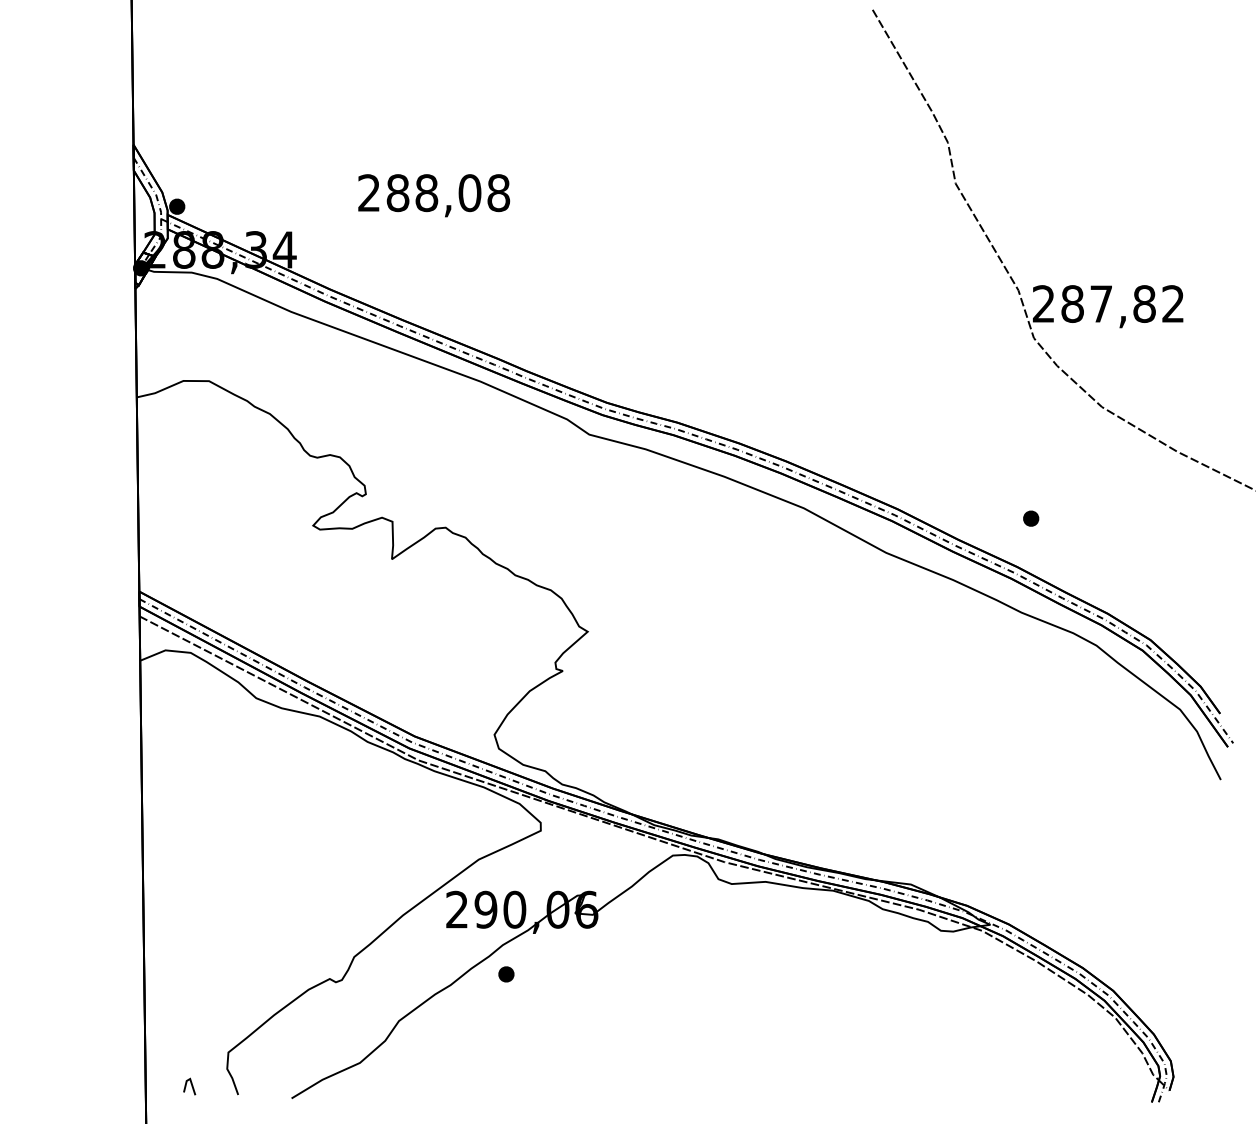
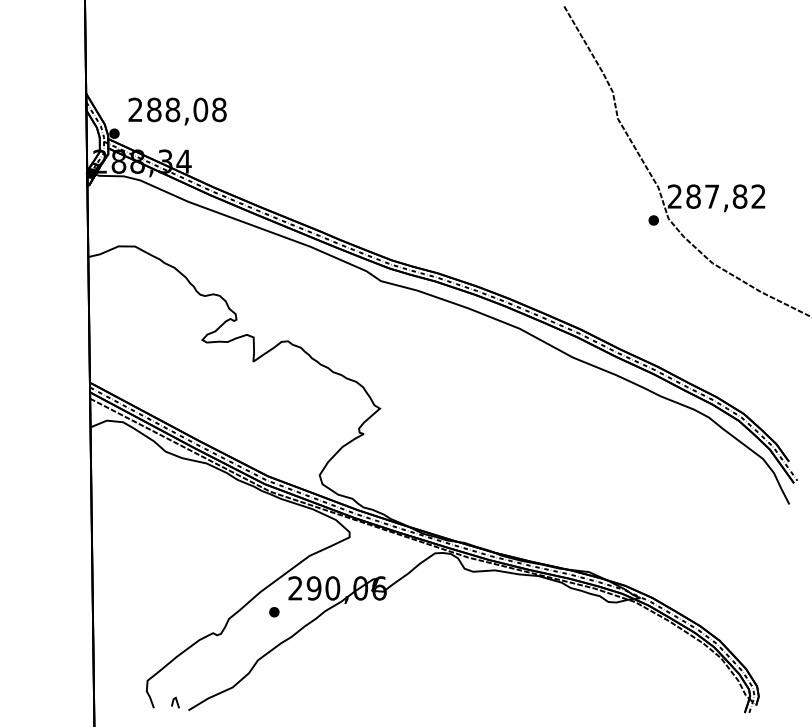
text: (433, 195) -> (177, 111), moved
part: (1030, 518) -> (653, 220), moved
part: (506, 974) -> (274, 612), moved
line: (191, 1086) -> (176, 702), moved

